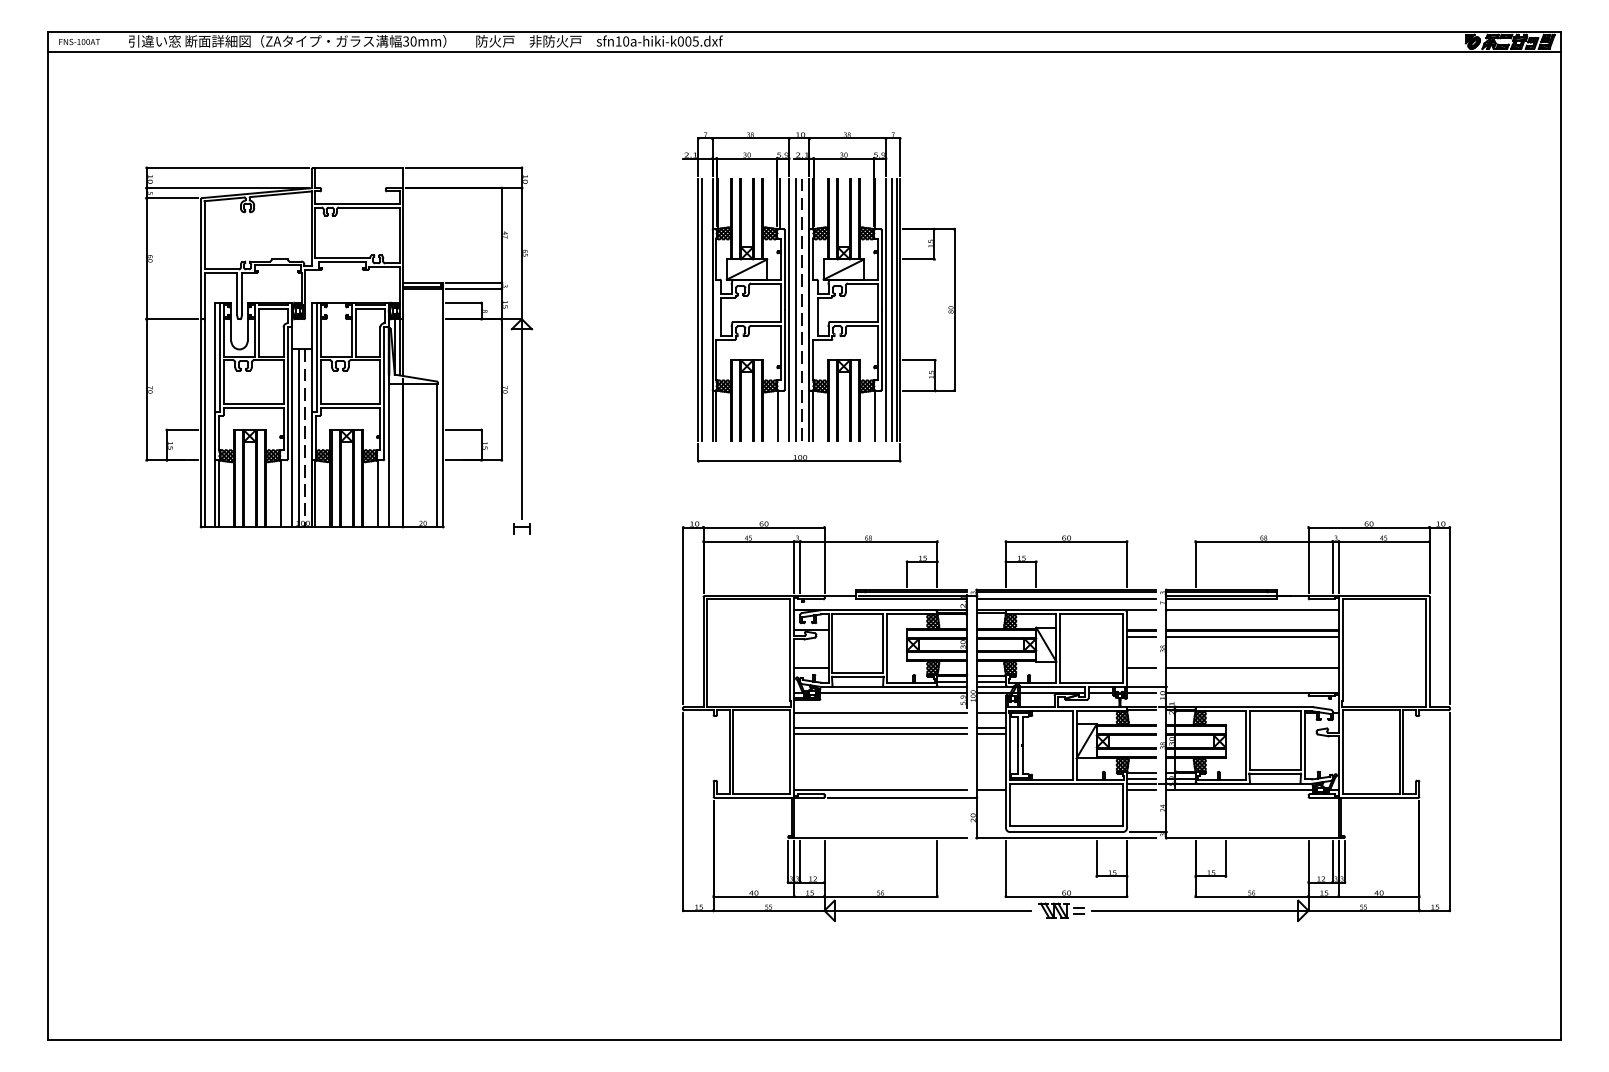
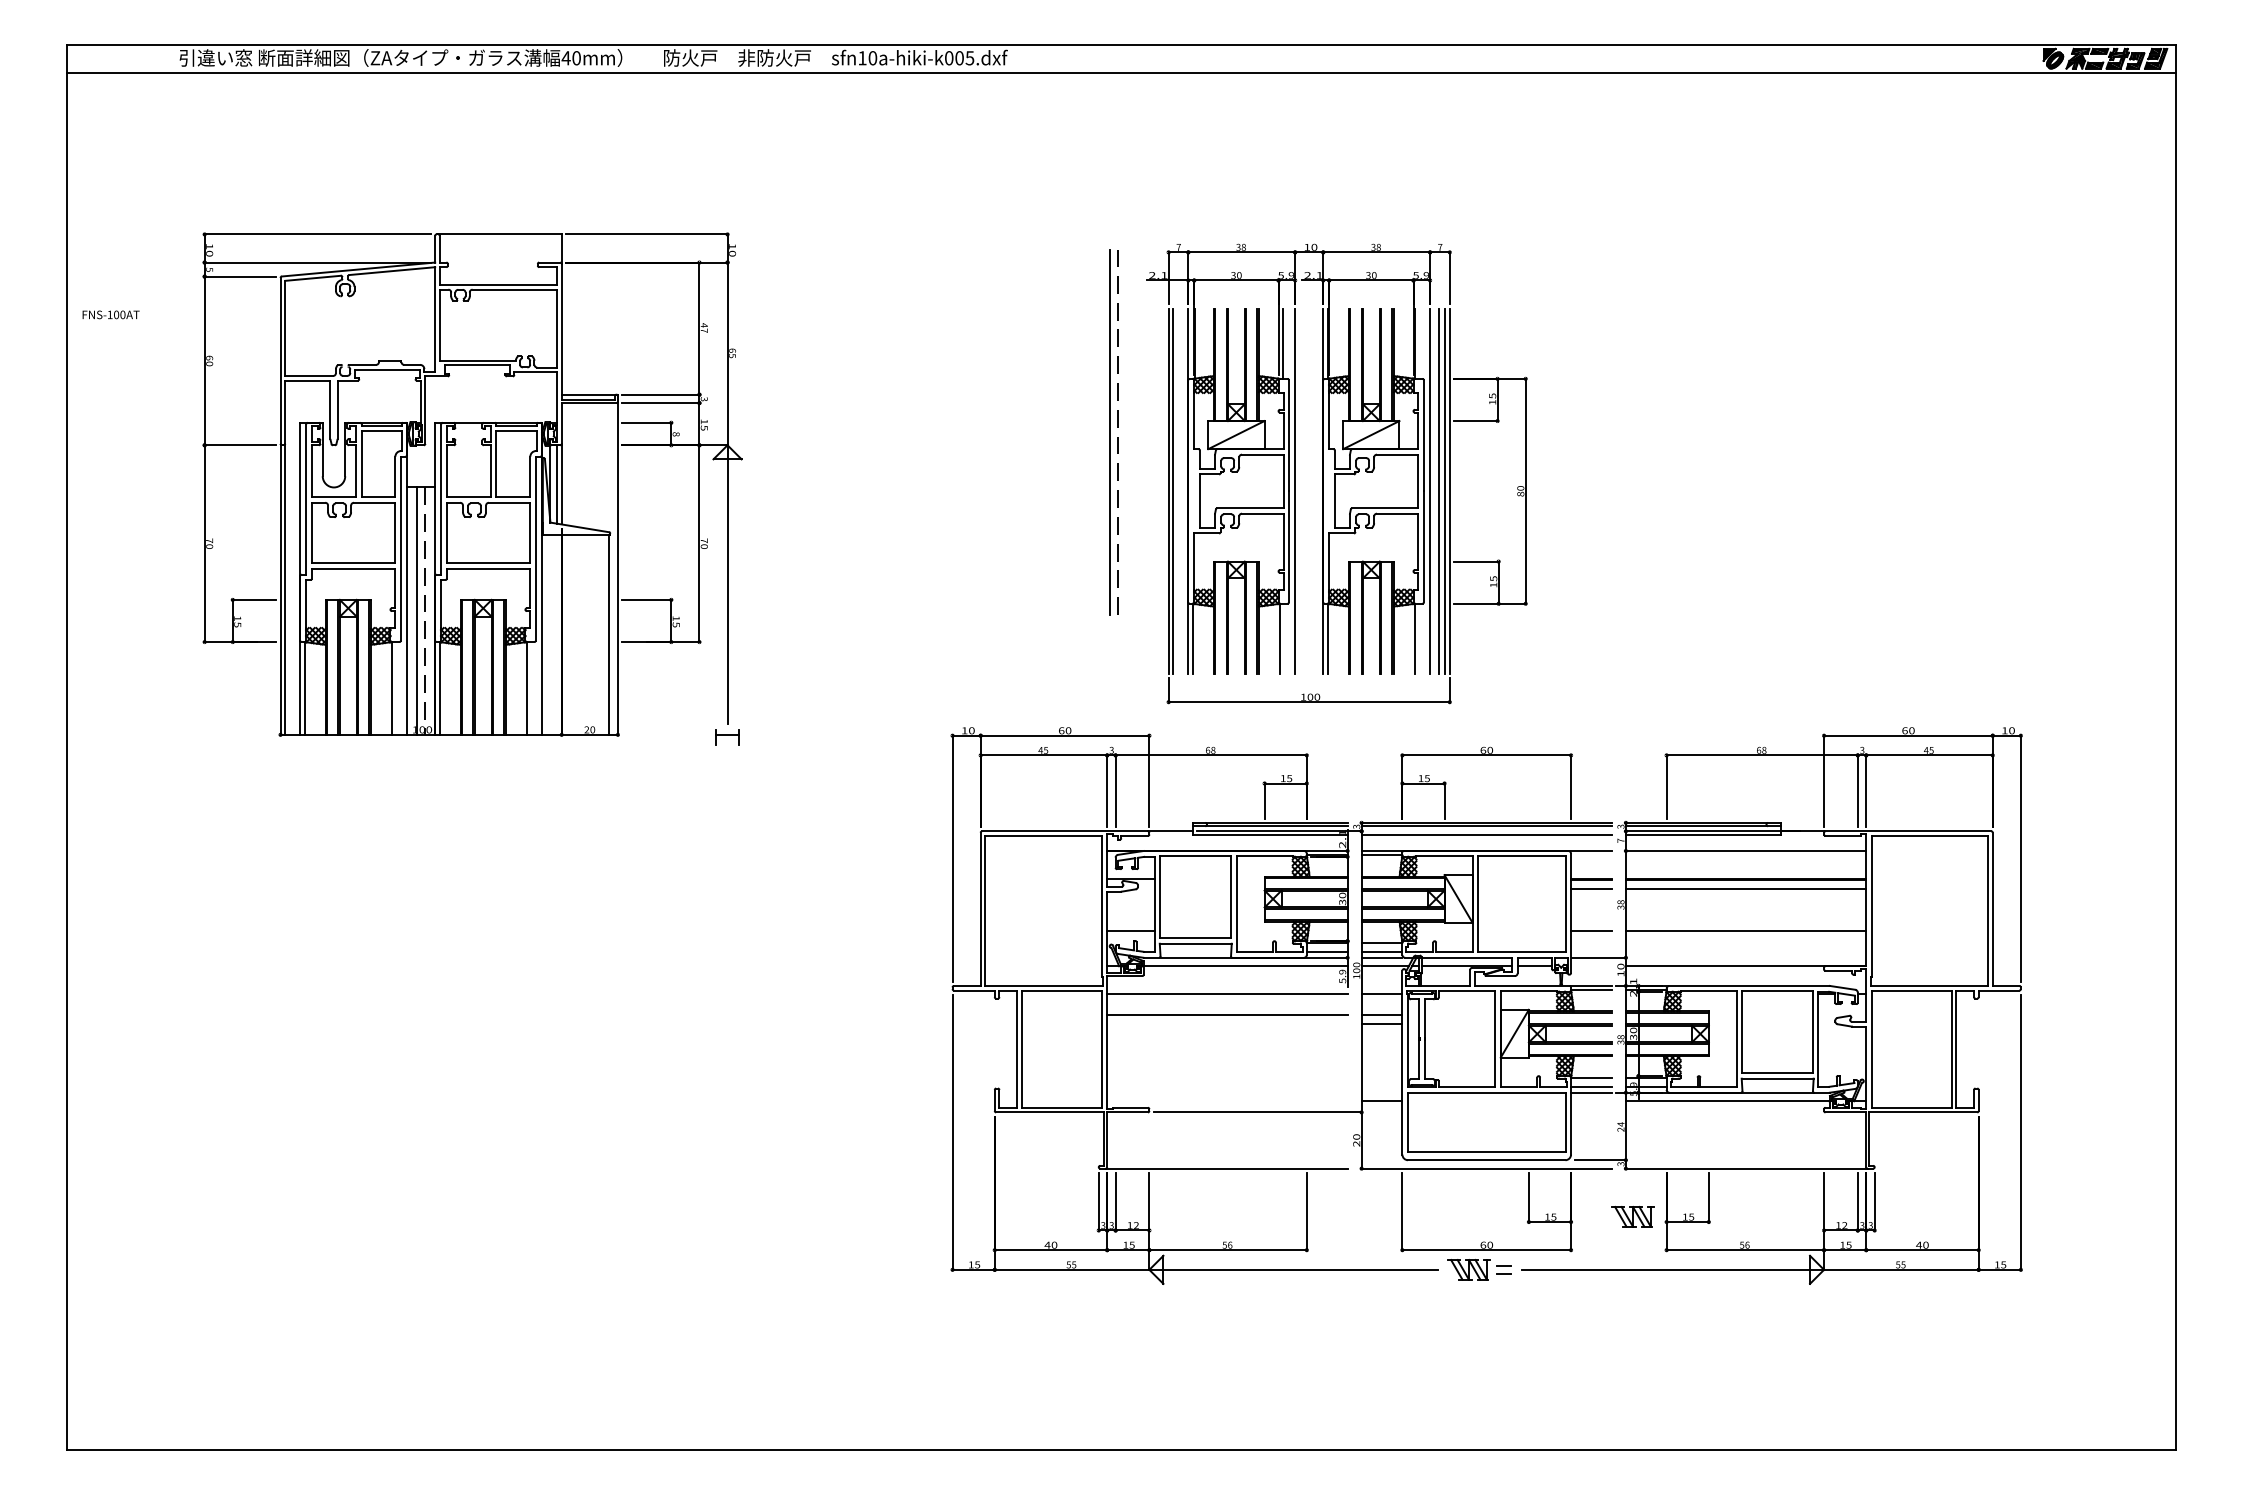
text: (79, 41) -> (110, 314), moved
text: (405, 41) -> (565, 58), 30mm -> 40mm
part: (818, 297) -> (1336, 473), moved
line: (1141, 693) -> (1591, 966), removed
line: (880, 734) -> (1227, 1023), removed
line: (880, 789) -> (1227, 1101), removed
line: (1141, 789) -> (1591, 1101), removed
part: (1171, 872) -> (1632, 1216), added

